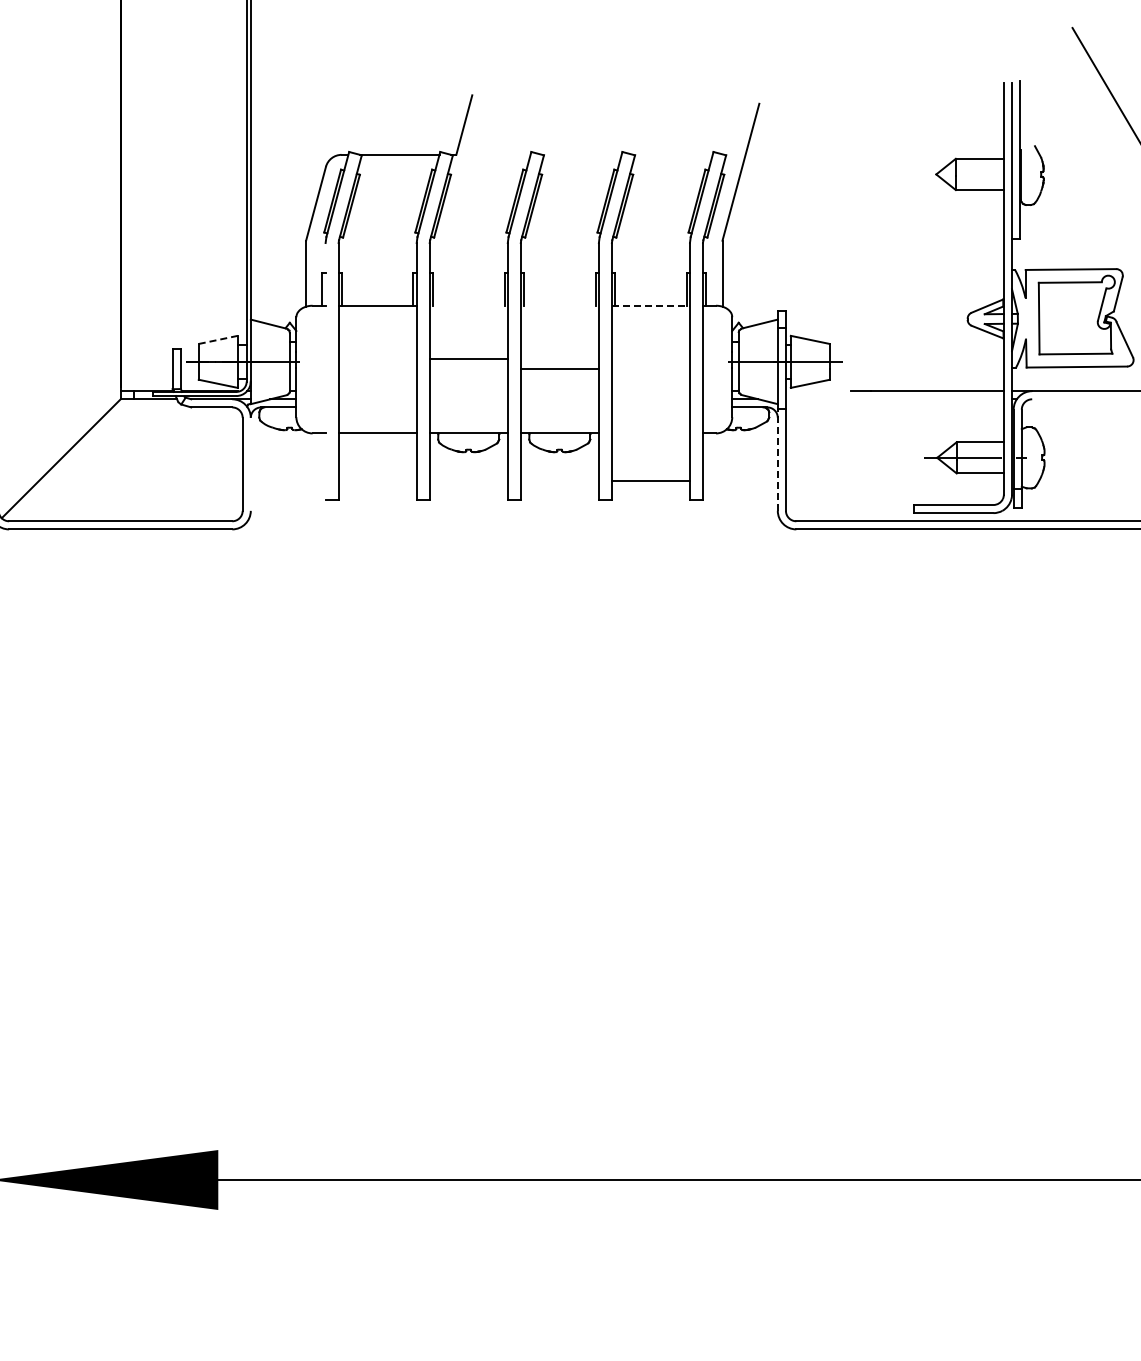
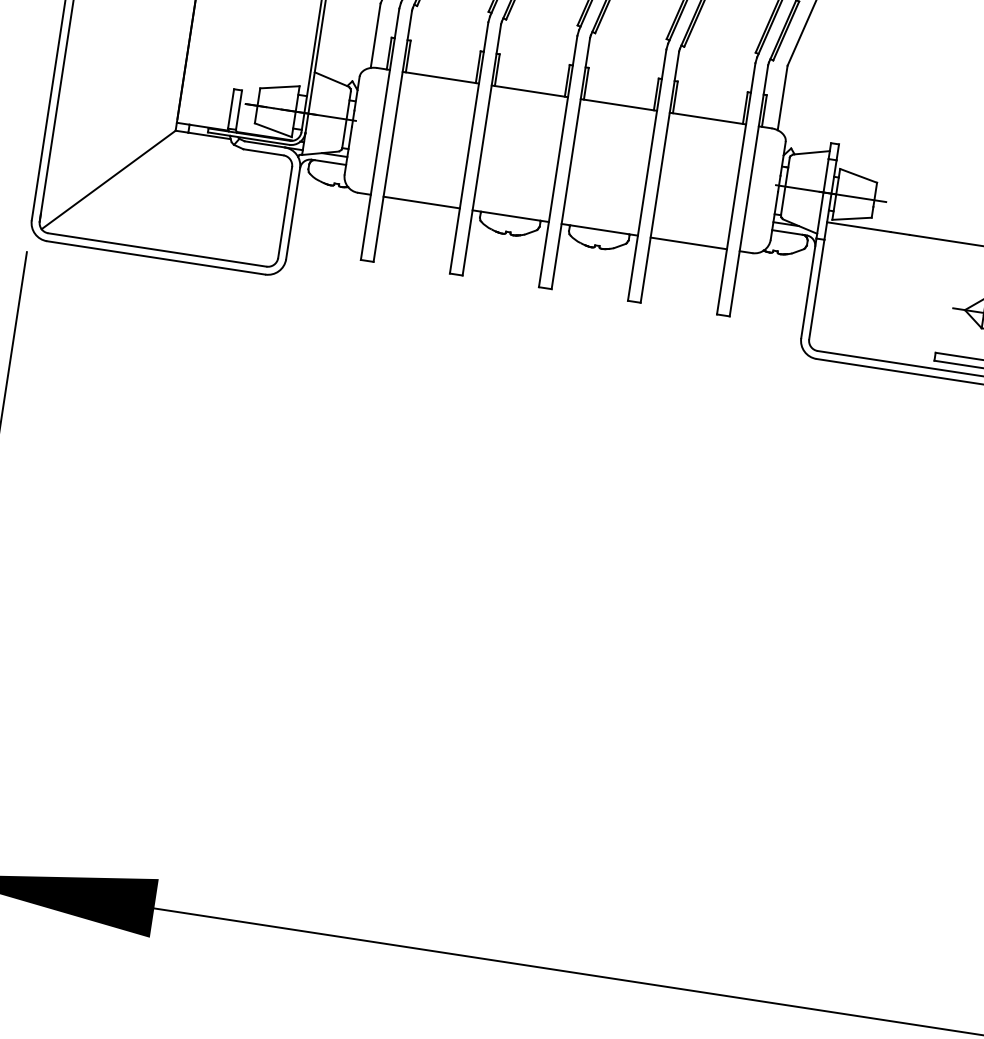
line: (651, 305) -> (708, 118), dashed -> solid
line: (218, 339) -> (280, 86), dashed -> solid
line: (468, 358) -> (529, 91), moved
line: (559, 368) -> (618, 104), moved
line: (325, 371) -> (379, 134), added
line: (818, 391) -> (858, 227), added
line: (777, 459) -> (808, 287), dashed -> solid
line: (250, 463) -> (292, 212), added
line: (650, 481) -> (688, 243), moved

